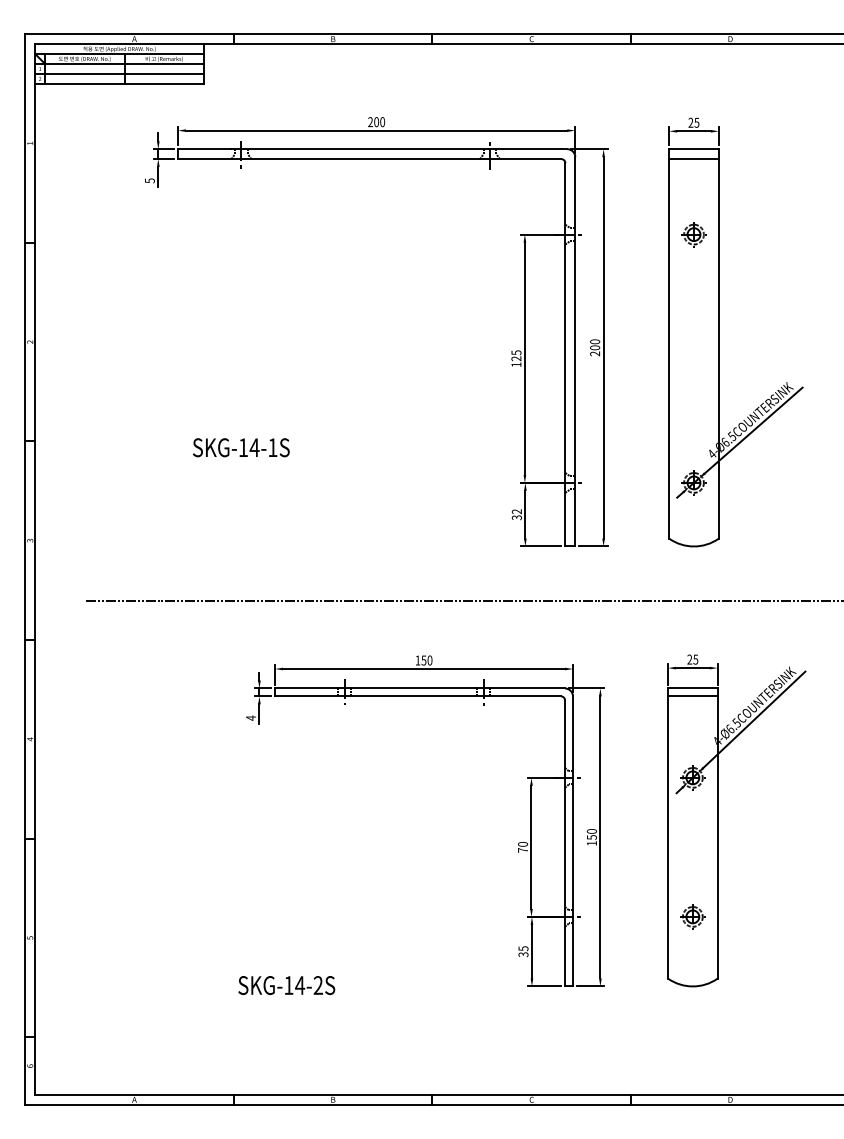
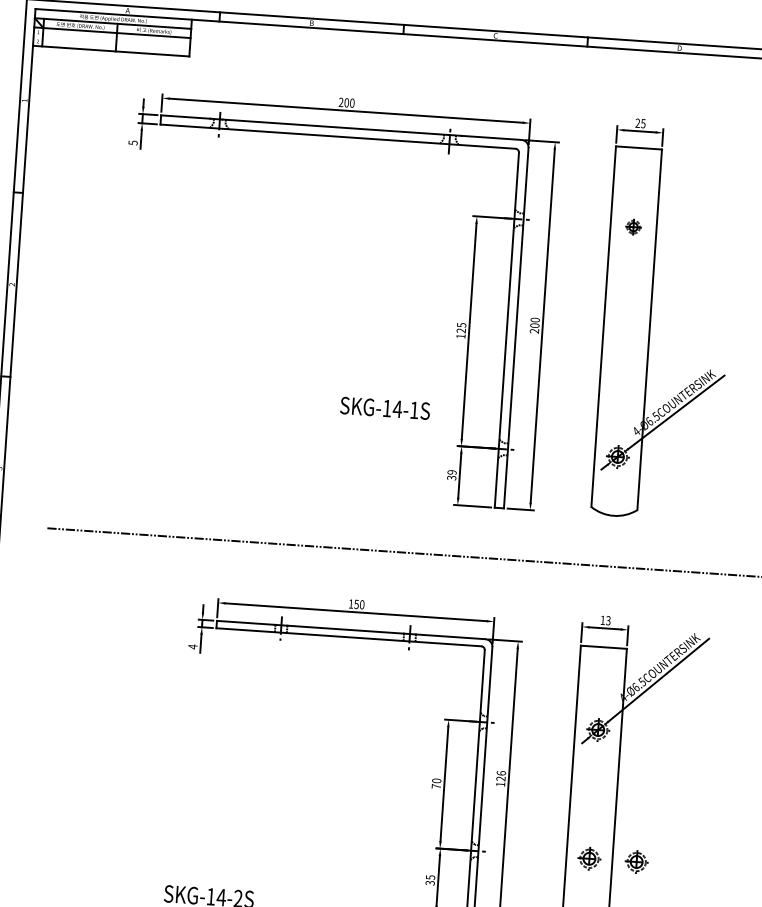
line: (119, 73) -> (111, 41), removed
line: (693, 159) -> (637, 157), removed
part: (693, 234) -> (633, 226), size x0.7
text: (241, 447) -> (385, 408), moved
text: (516, 511) -> (451, 472), 32 -> 39
text: (692, 659) -> (605, 620), 25 -> 13
line: (692, 696) -> (603, 654), removed
text: (591, 834) -> (500, 776), 150 -> 126
part: (743, 916) -> (636, 861), added

